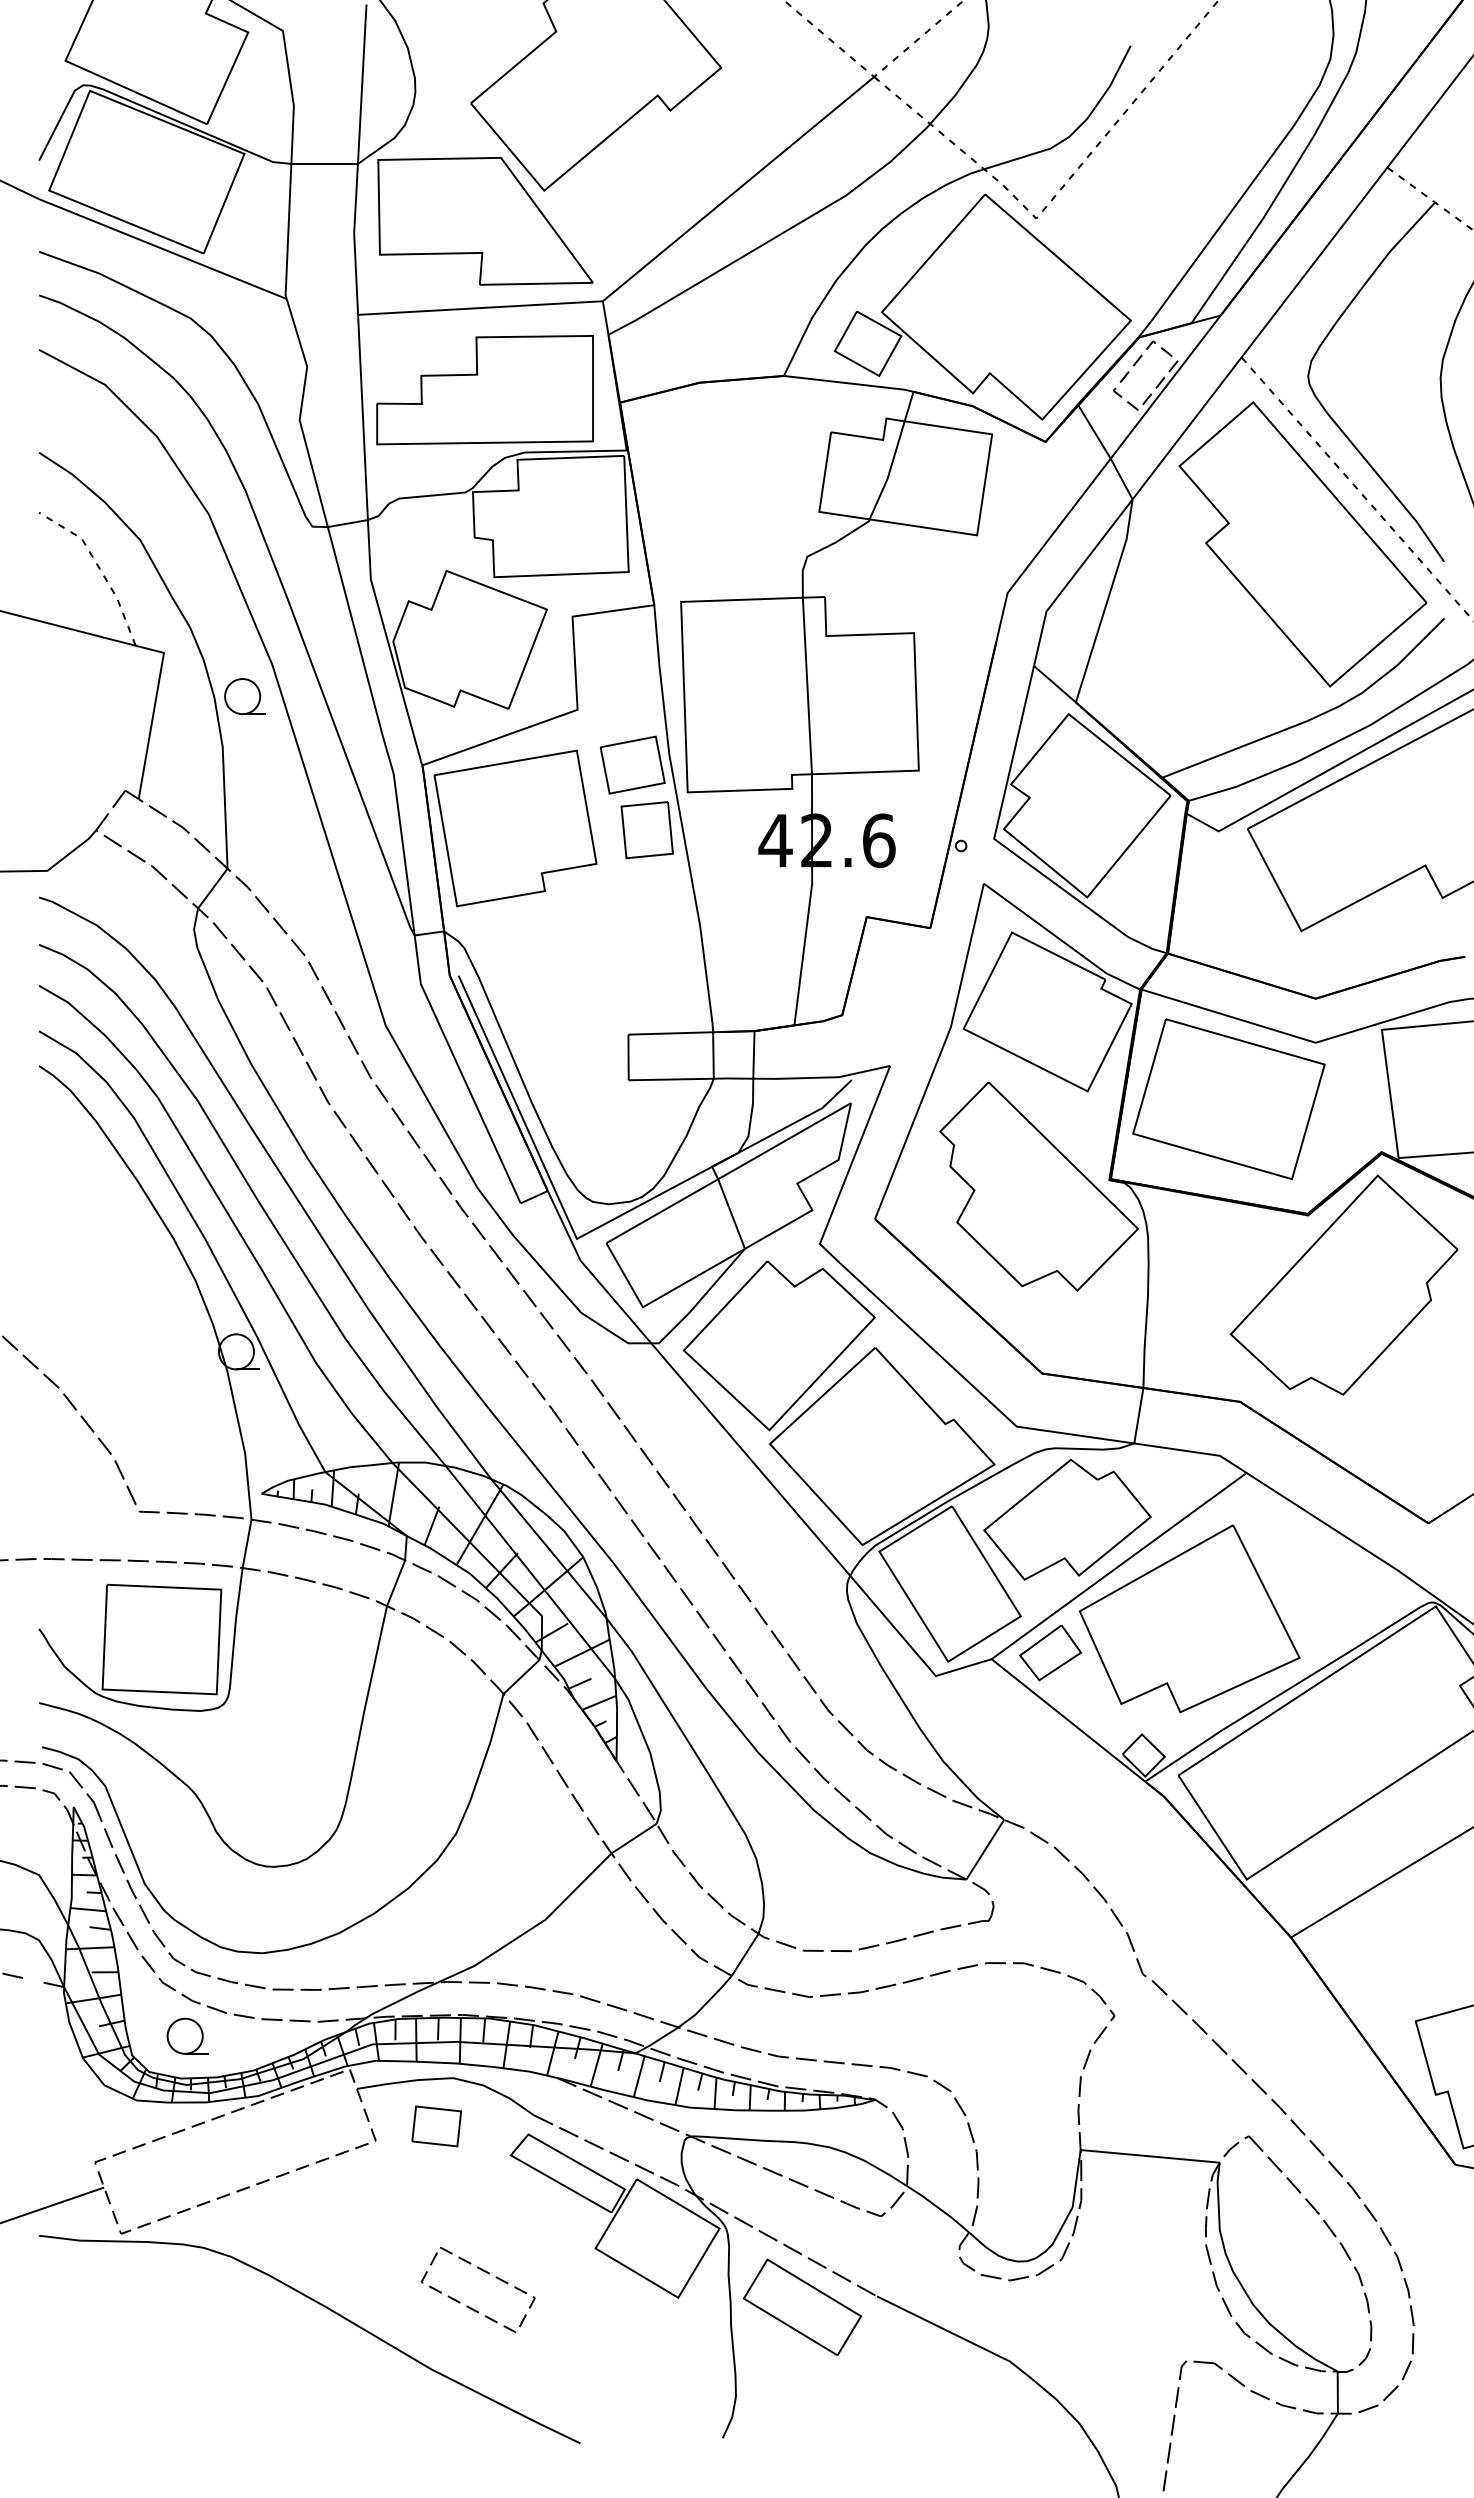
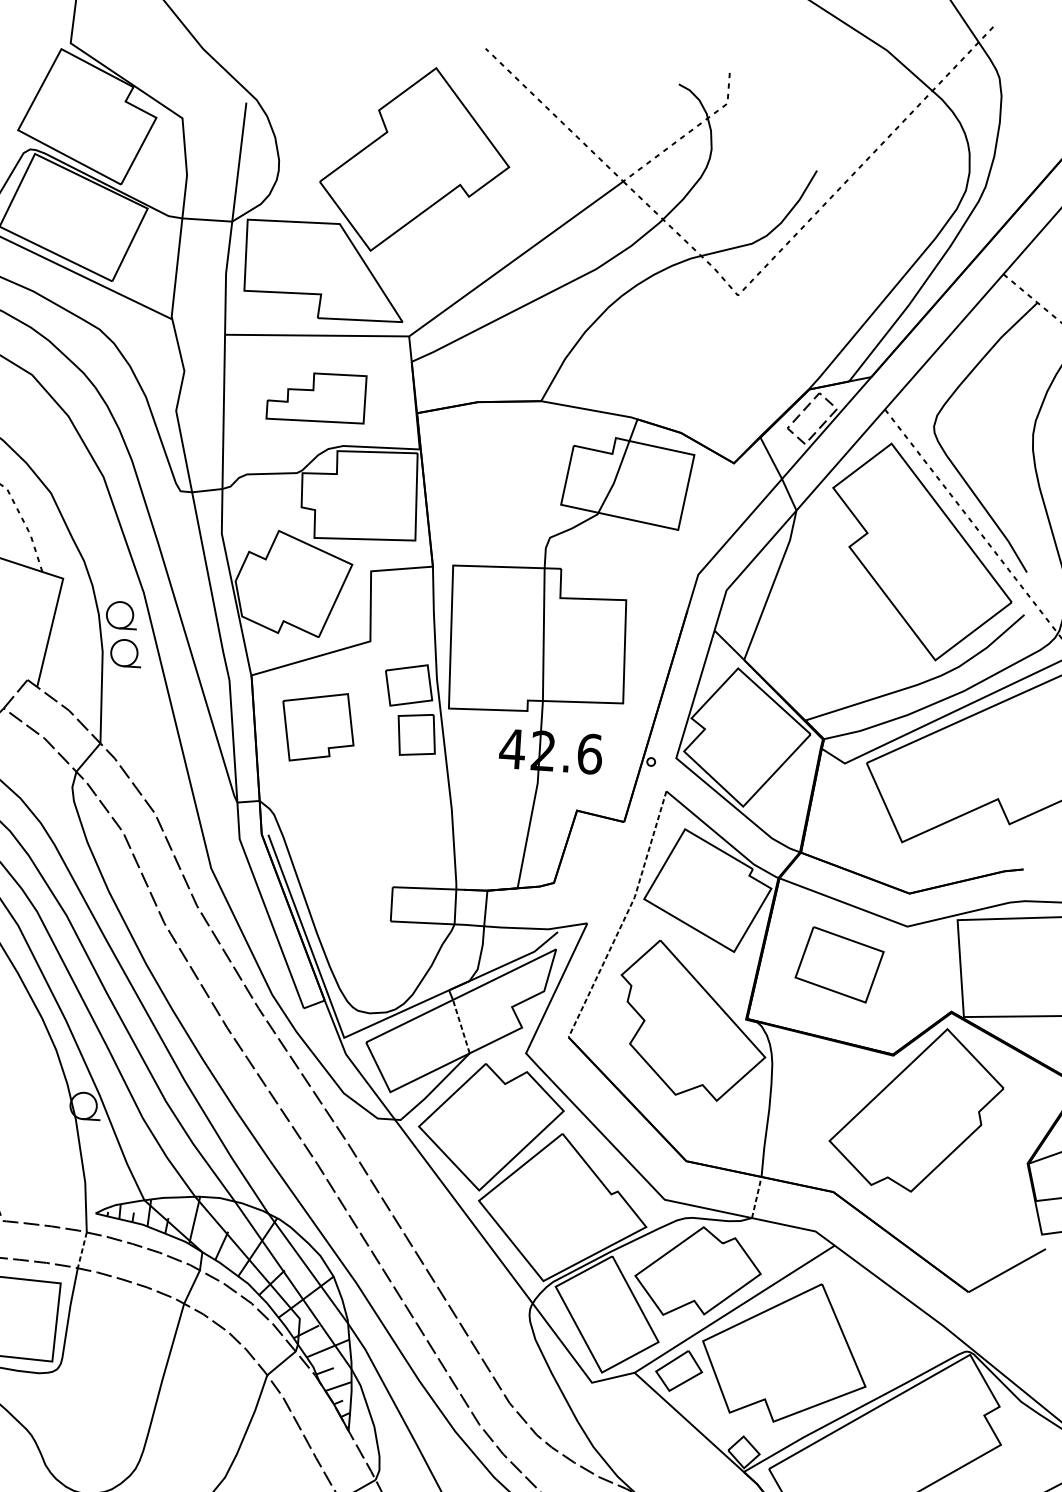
part: (982, 307) -> (693, 359), removed
part: (484, 390) -> (316, 397), size x0.6
part: (253, 746) -> (125, 653), added
part: (515, 828) -> (318, 727), size x0.6
line: (940, 1054) -> (625, 917), solid -> dashed
part: (1228, 1099) -> (839, 964), size x0.6
line: (731, 1213) -> (461, 1026), solid -> dashed
line: (1138, 1415) -> (756, 1197), solid -> dashed
line: (247, 1543) -> (82, 1250), solid -> dashed

